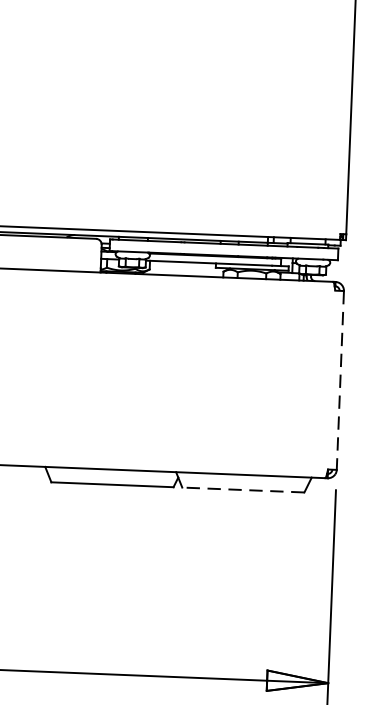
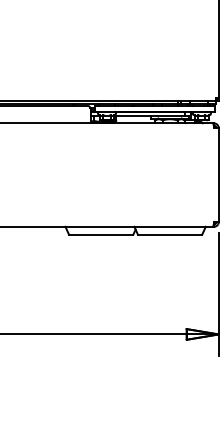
line: (339, 381) -> (218, 175), dashed -> solid
line: (242, 489) -> (169, 234), dashed -> solid

